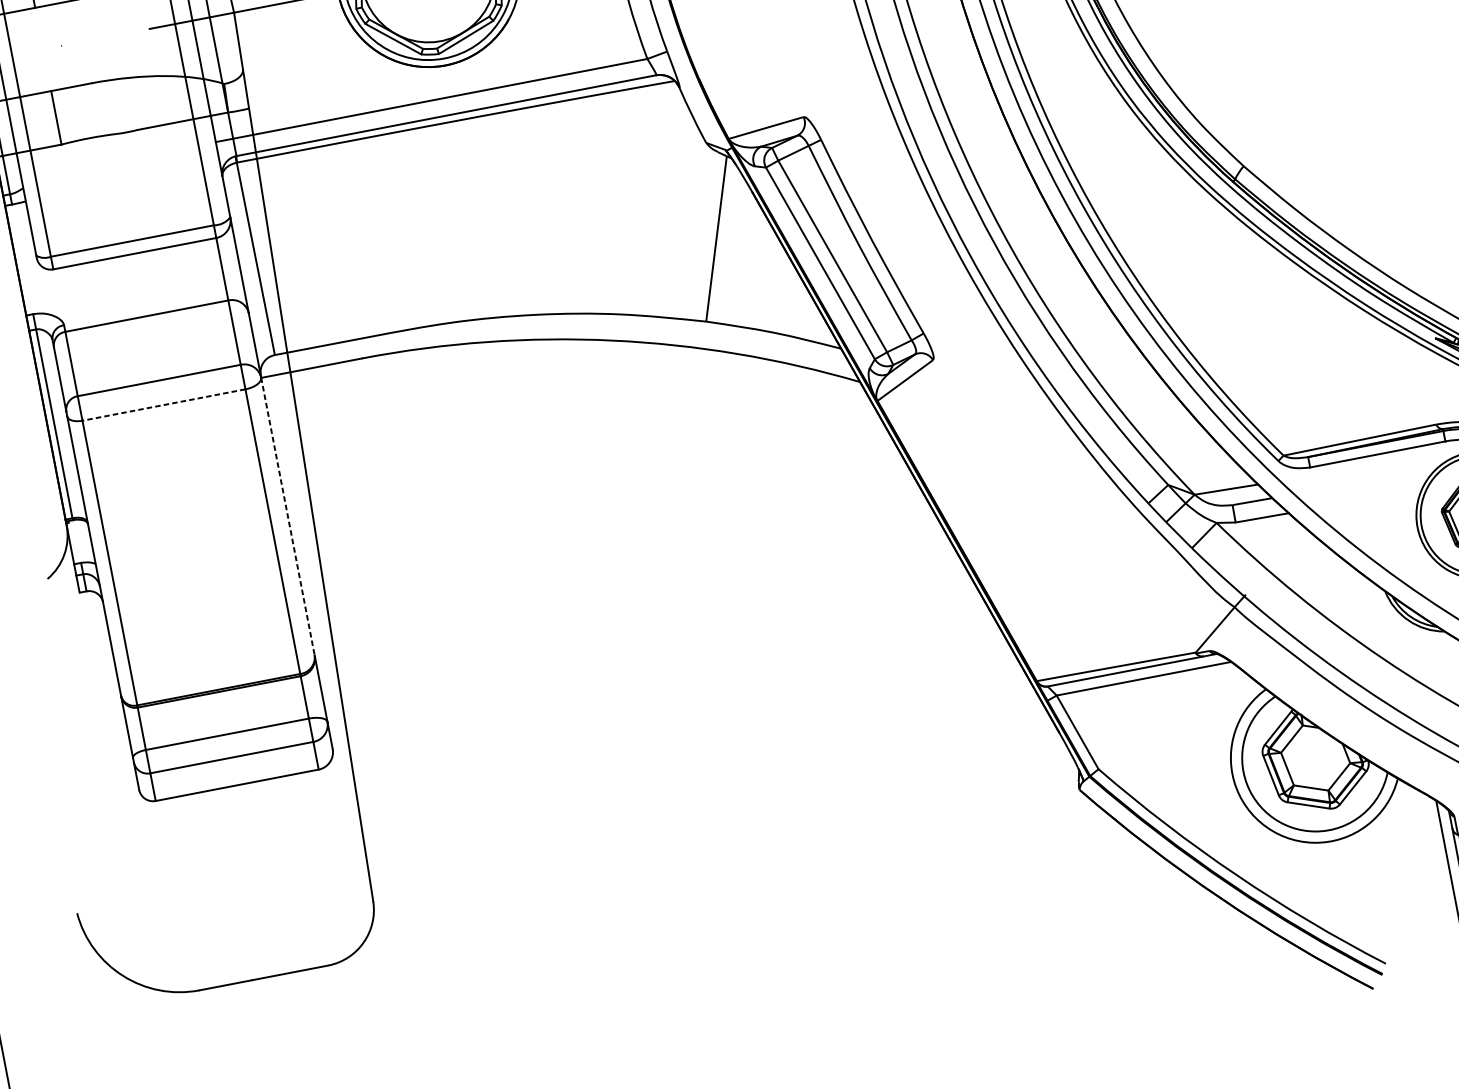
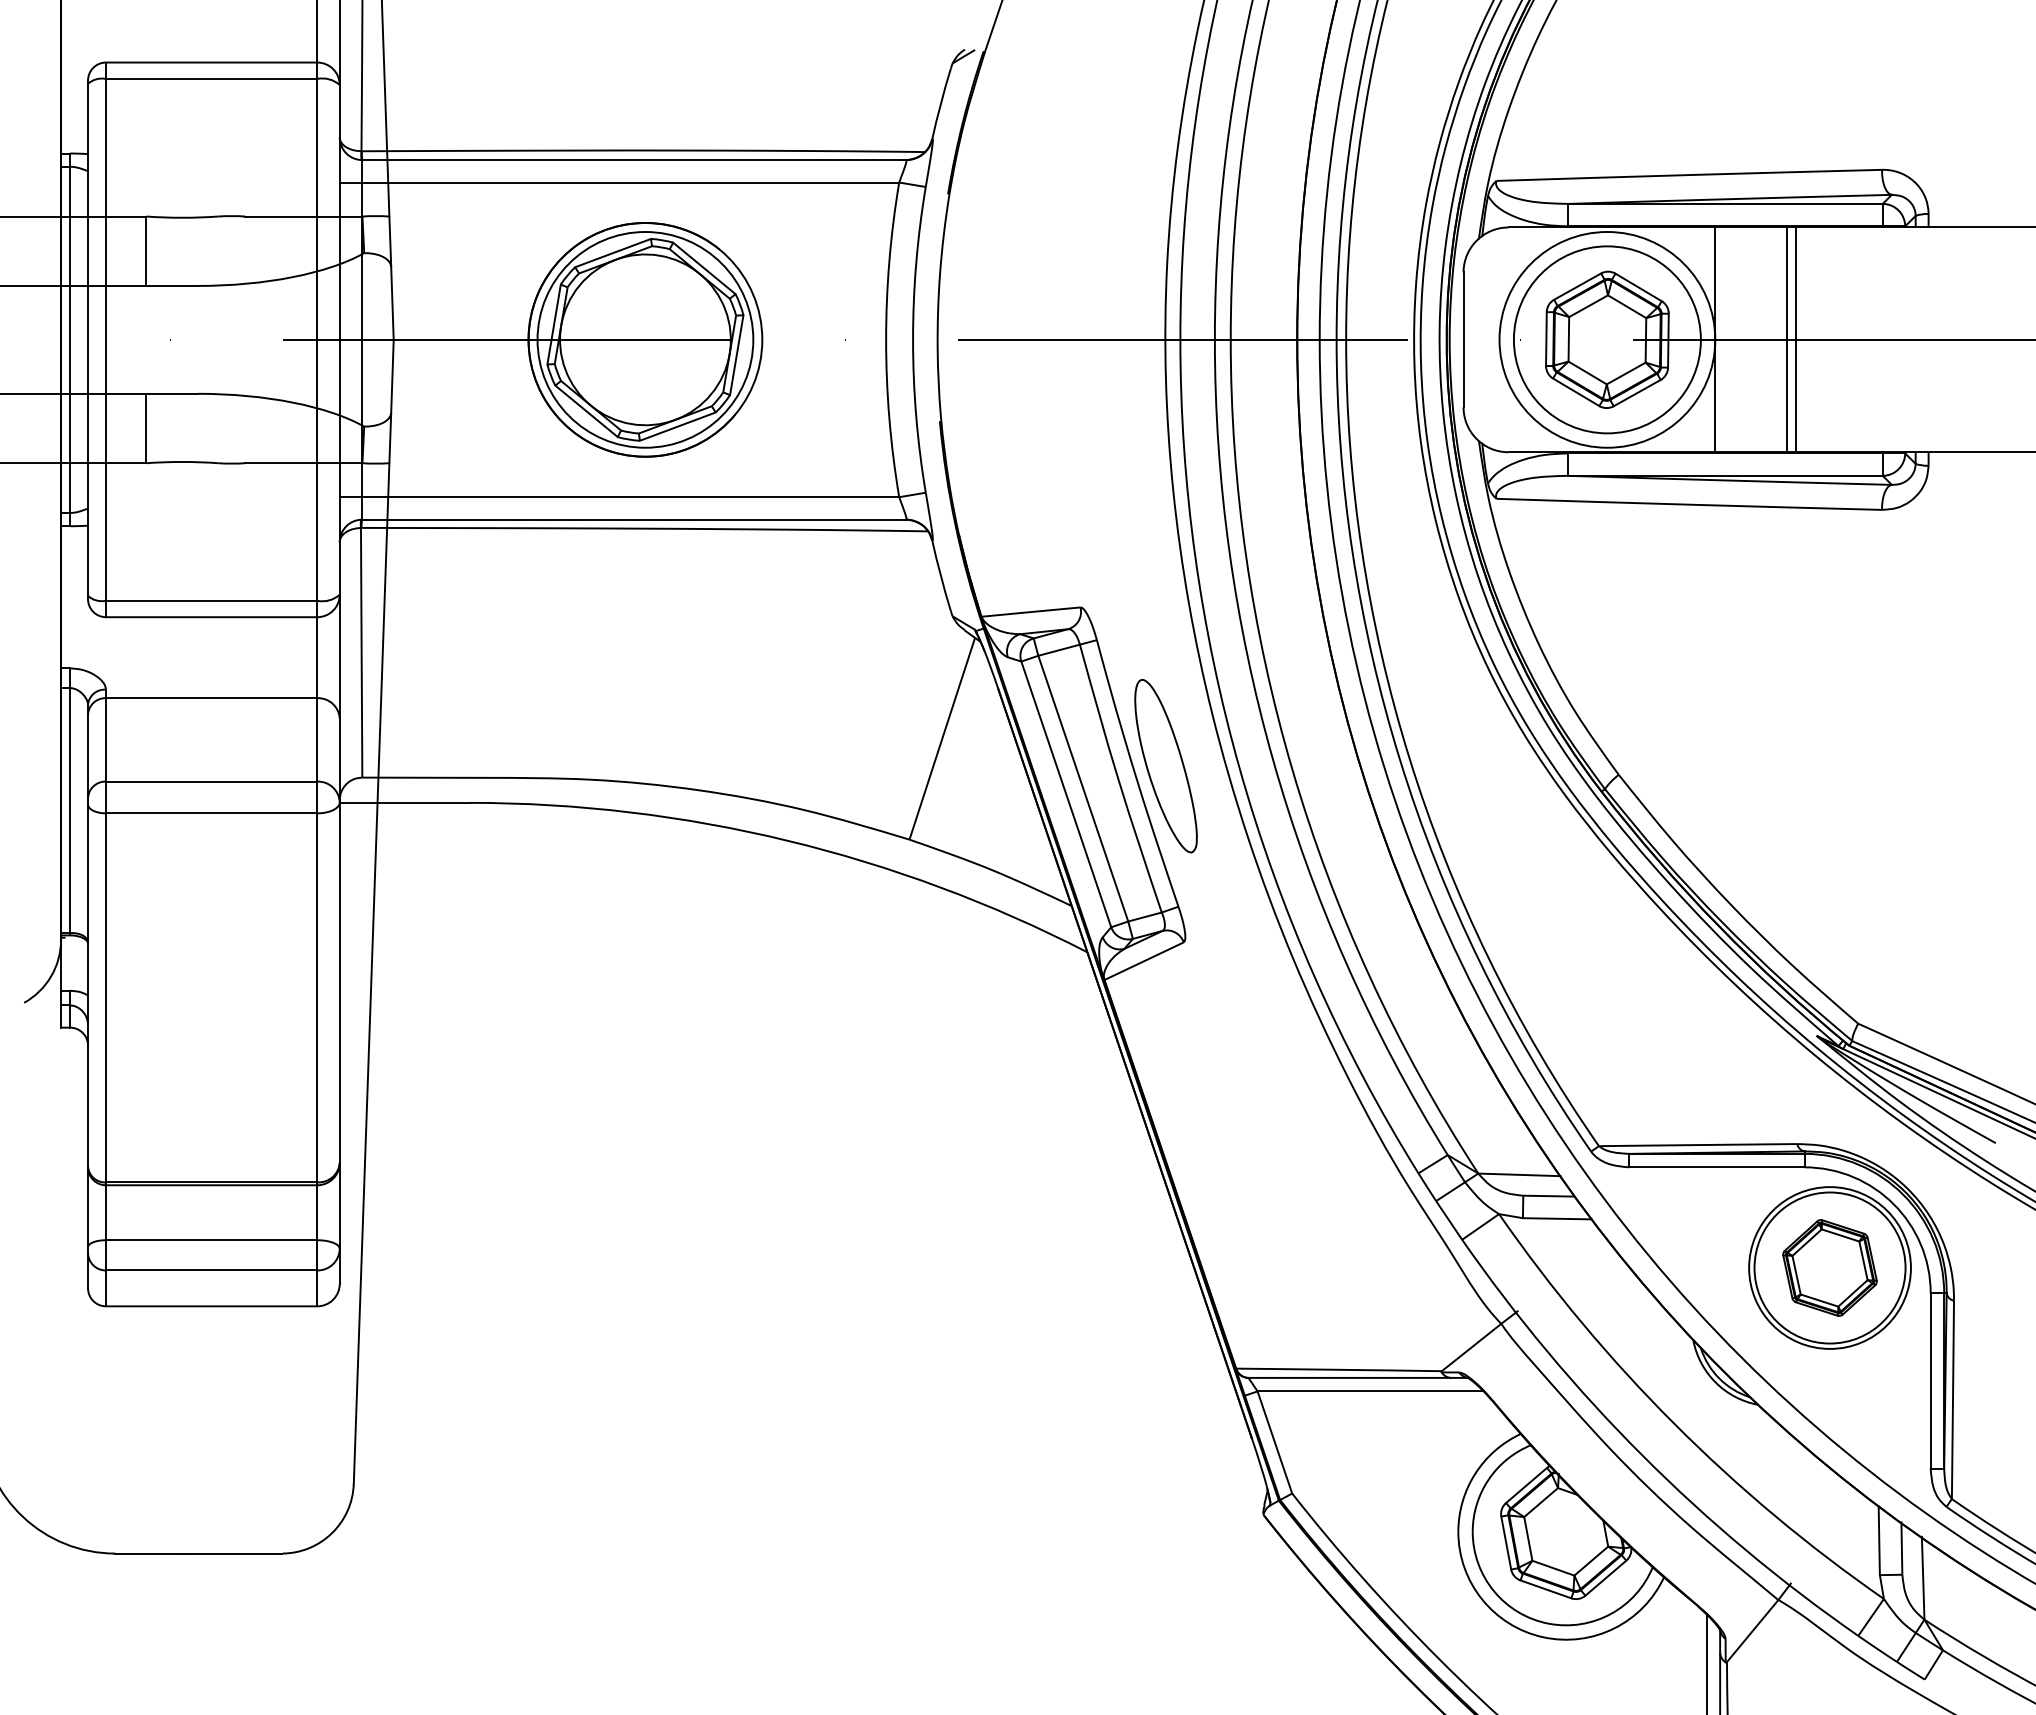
part: (892, 227) -> (1165, 766), added
line: (163, 405) -> (211, 813), dashed -> solid
line: (287, 517) -> (339, 983), dashed -> solid

